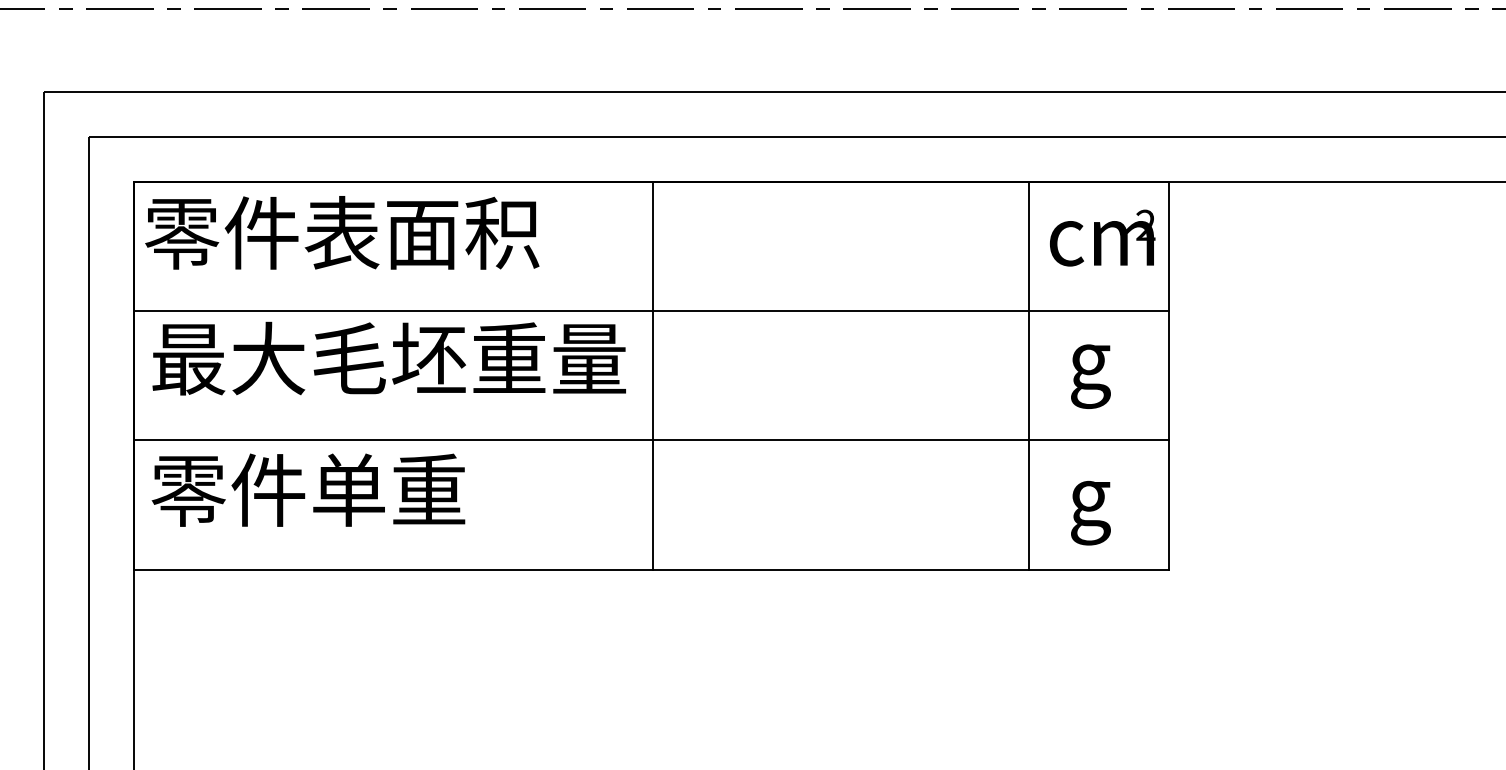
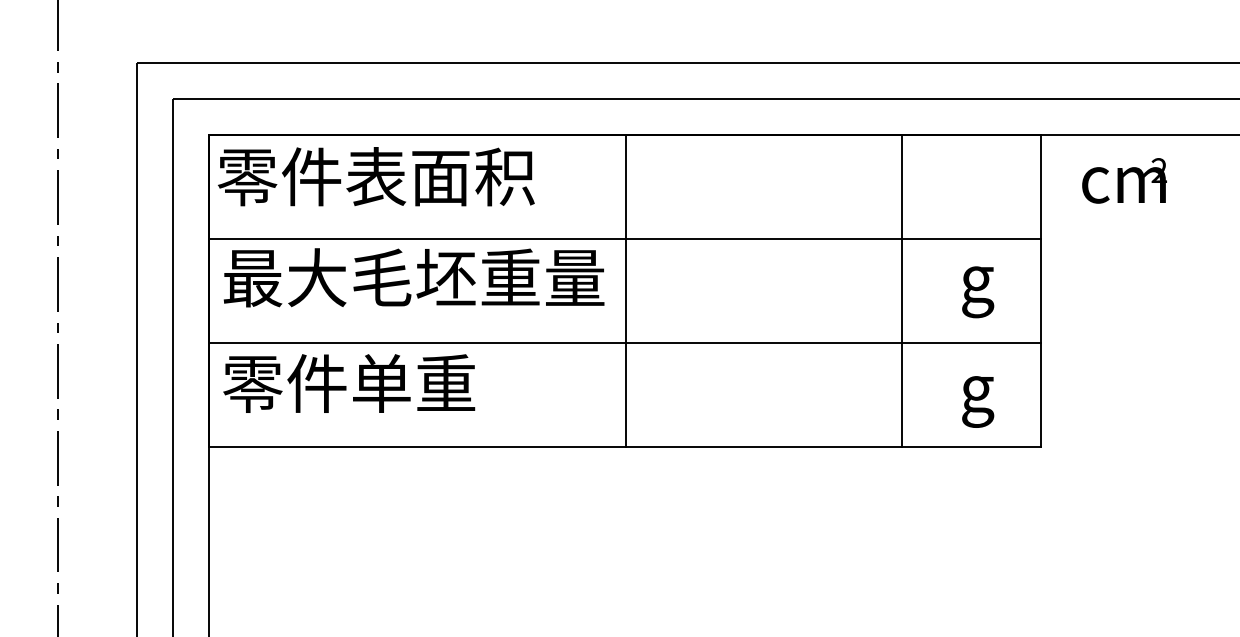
text: (1102, 237) -> (1124, 180), moved
line: (1029, 375) -> (902, 291), moved

